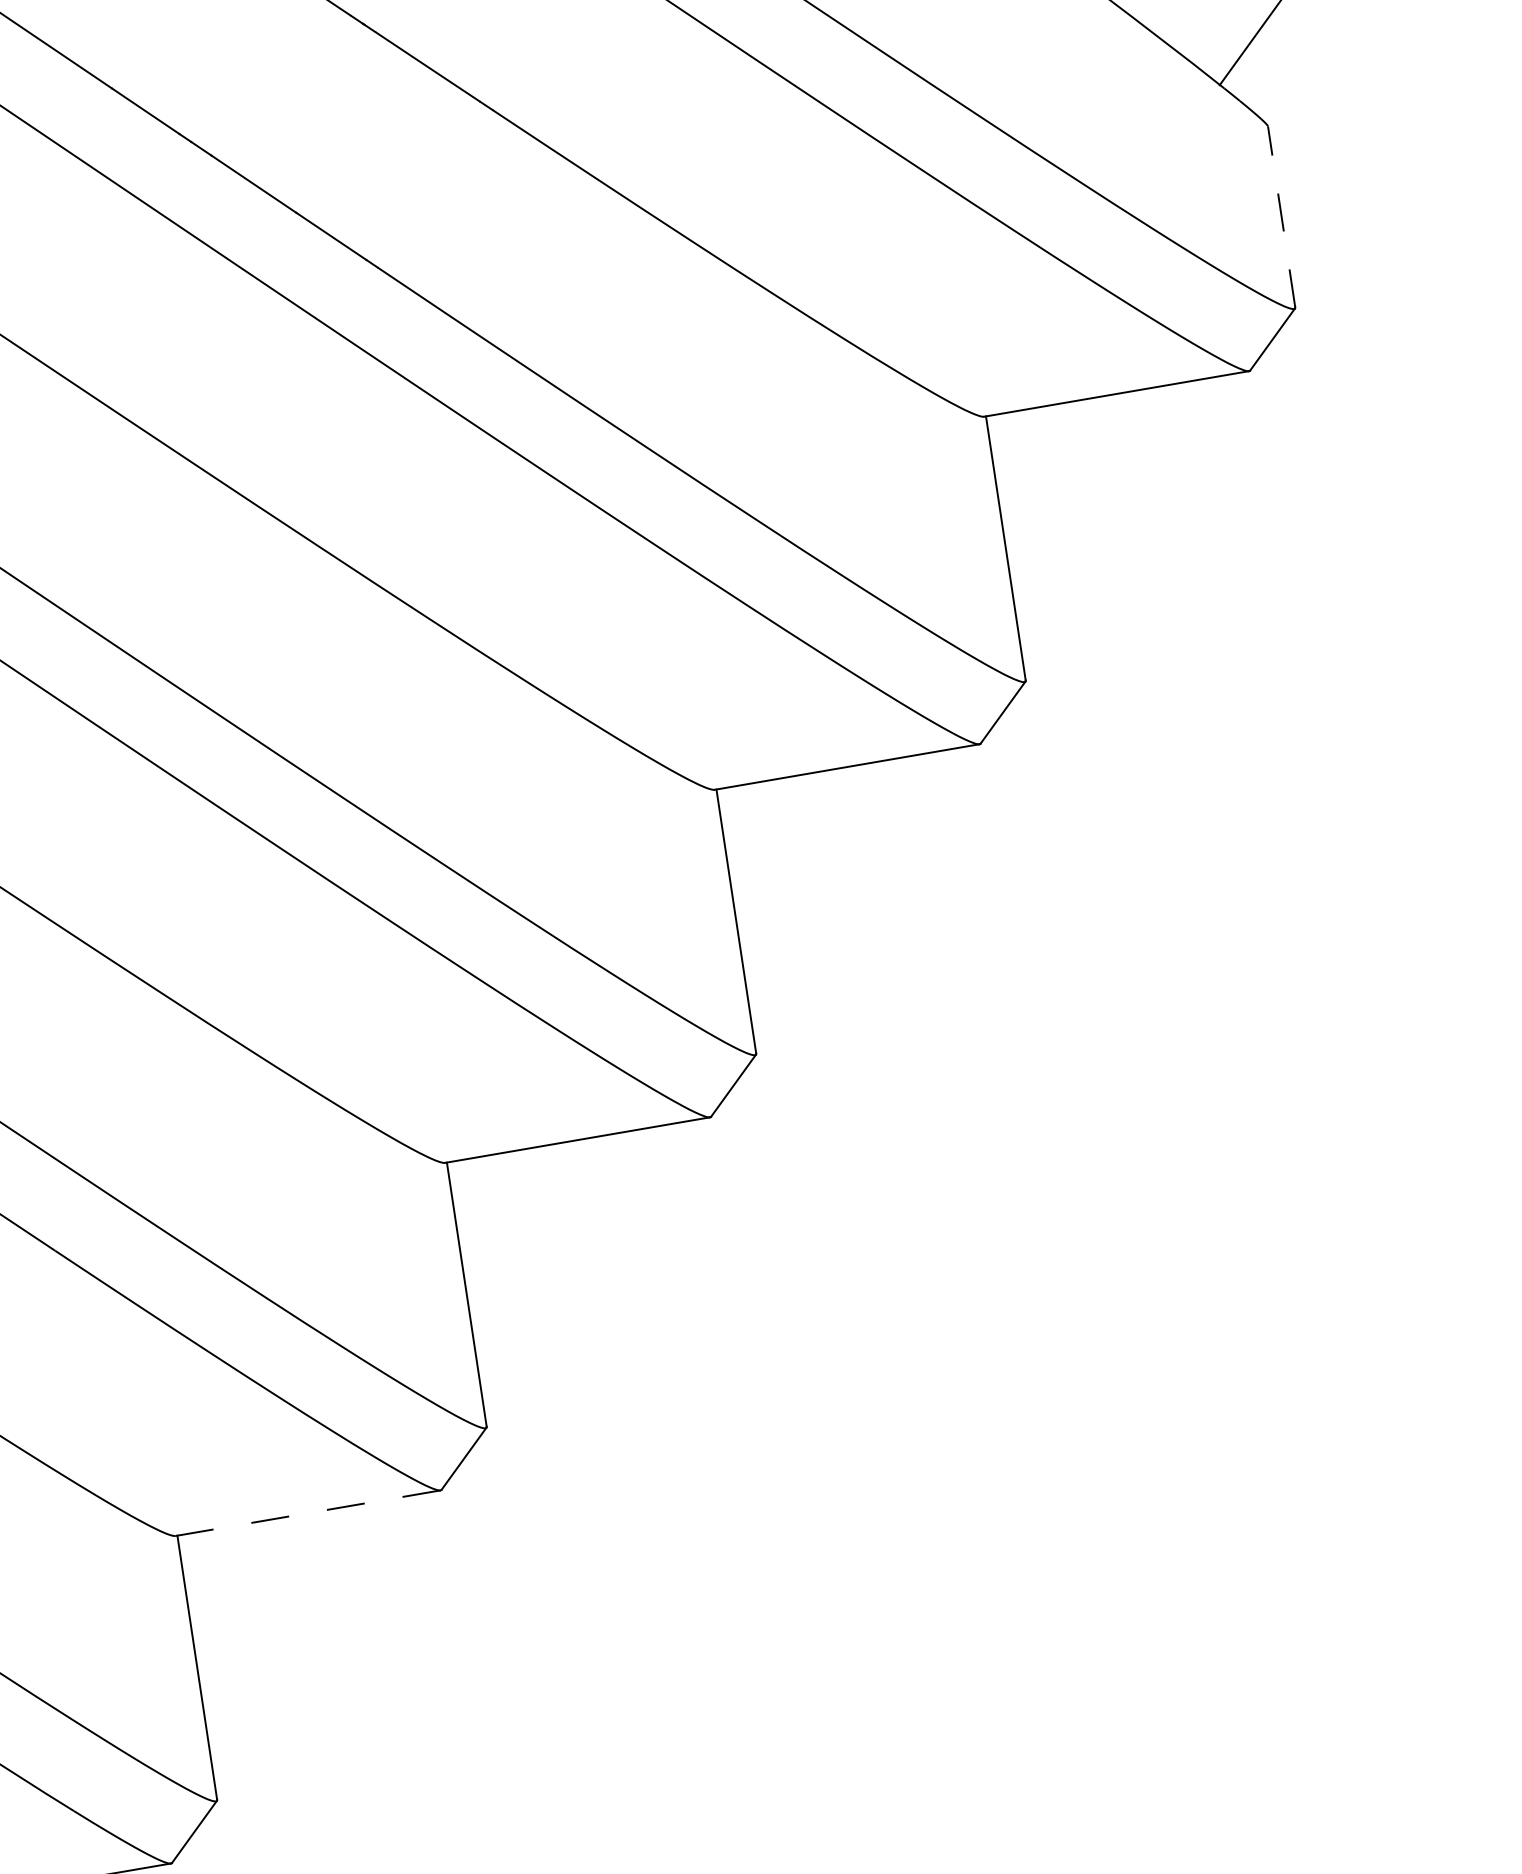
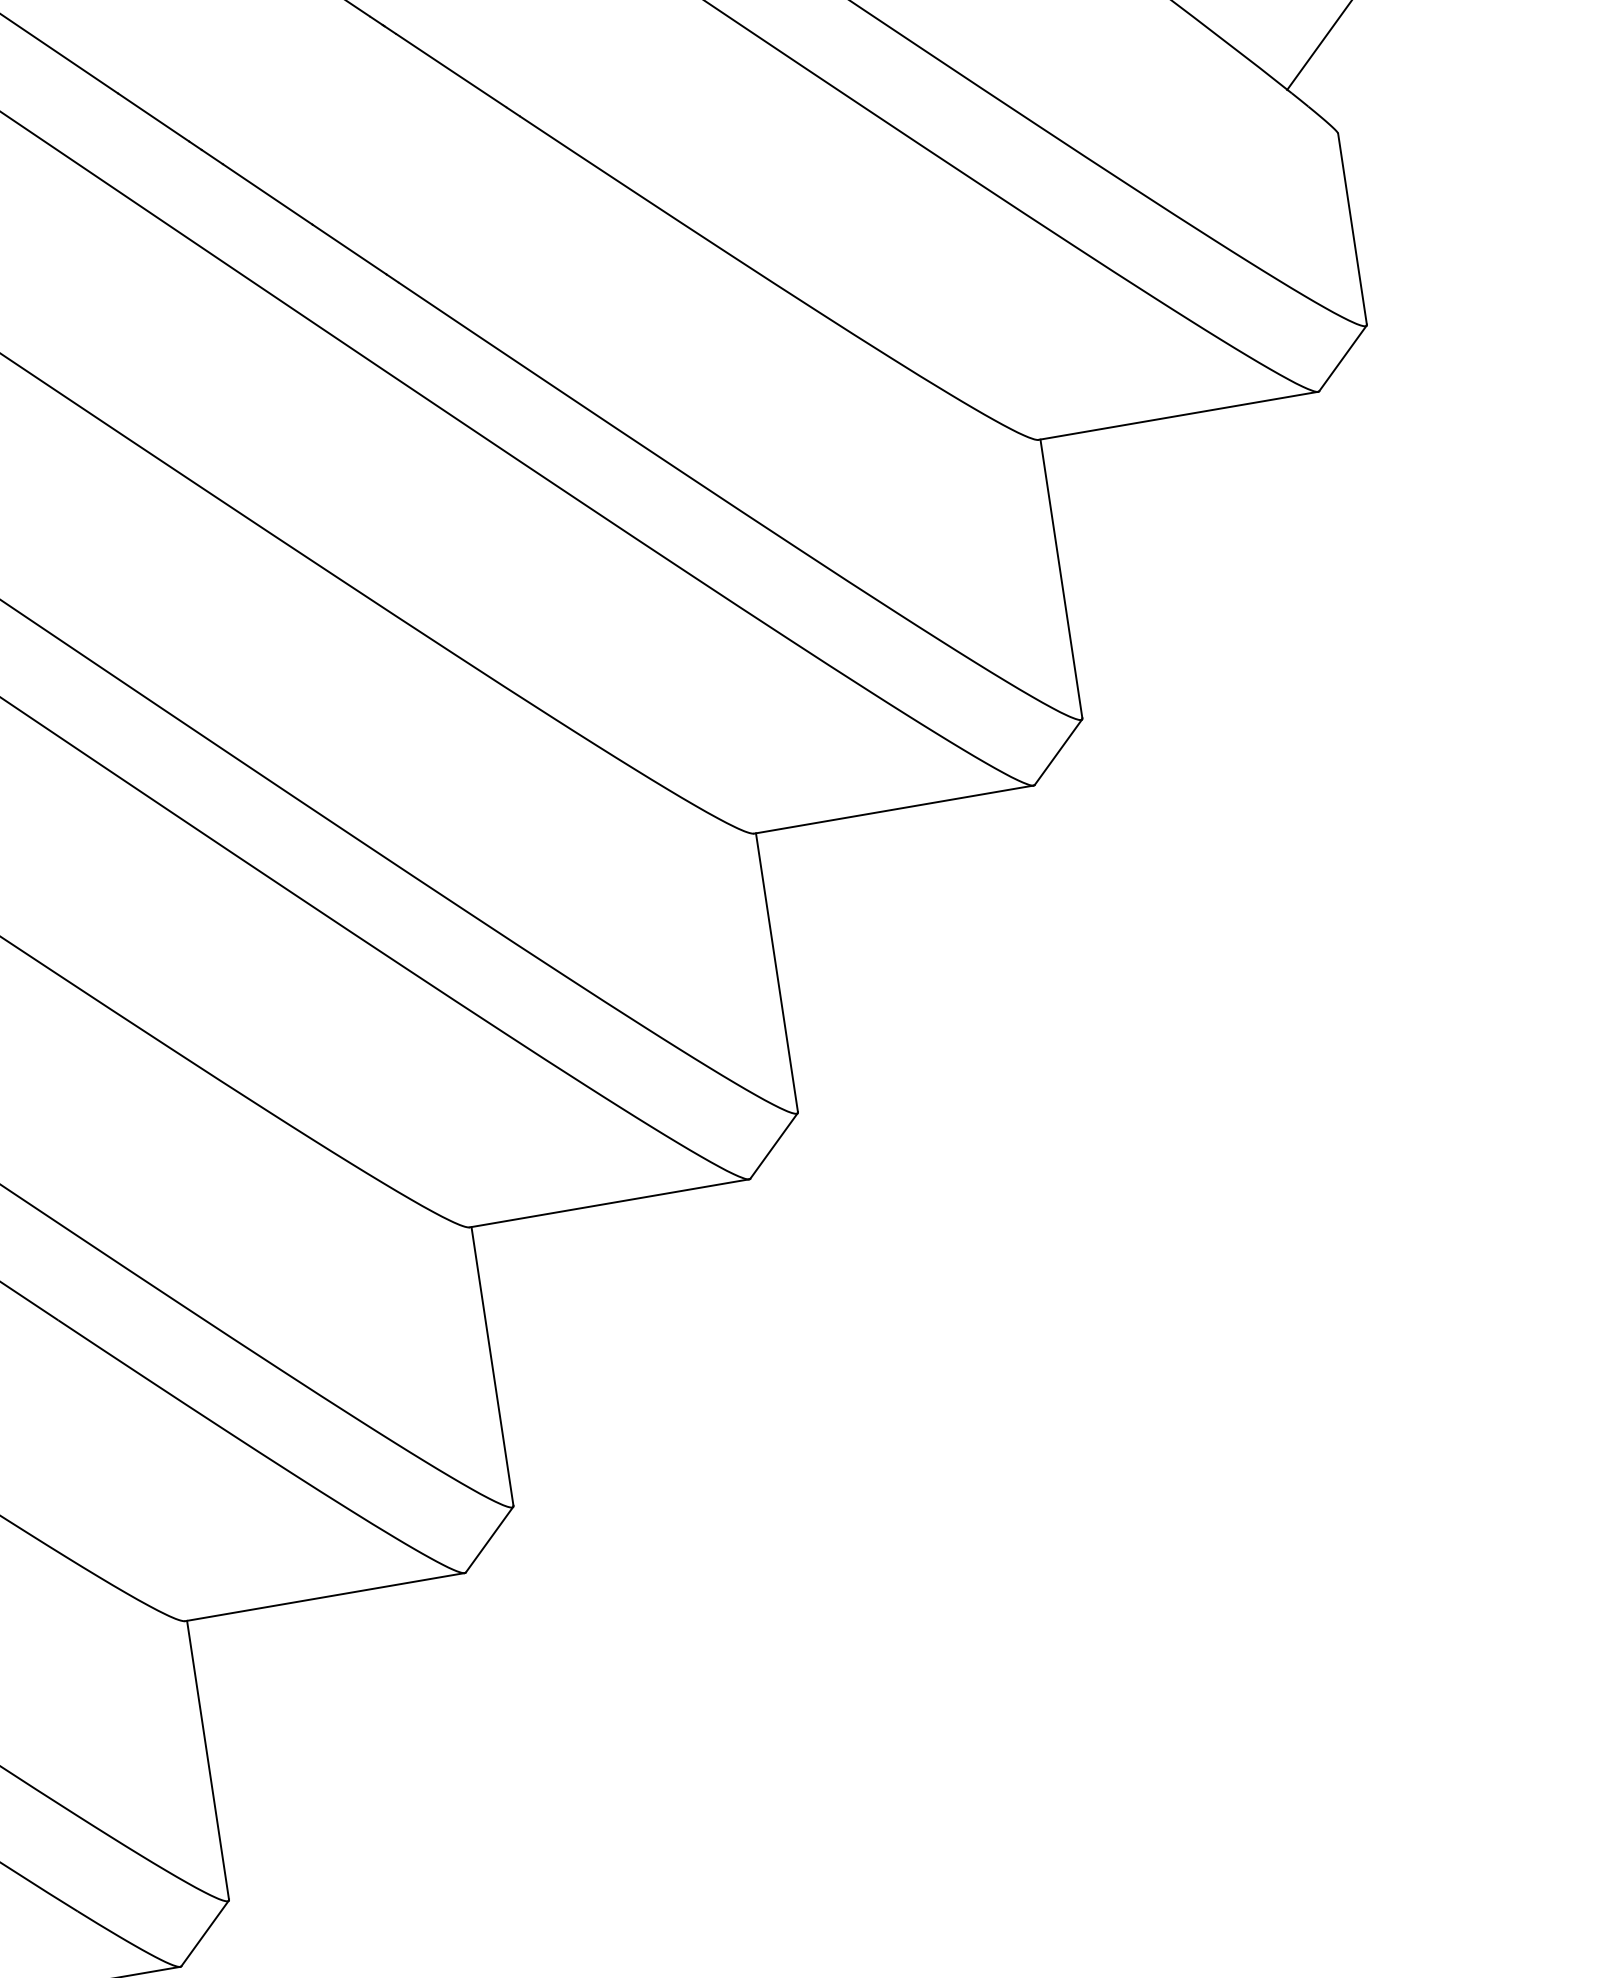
line: (1281, 216) -> (1352, 228), dashed -> solid
line: (308, 1513) -> (325, 1597), dashed -> solid

